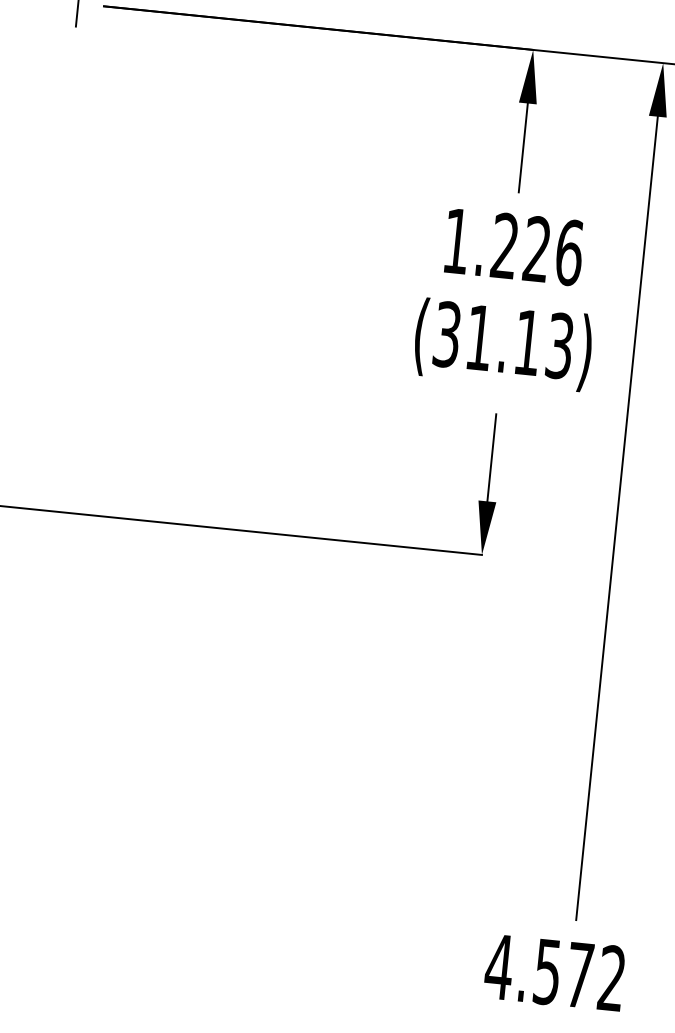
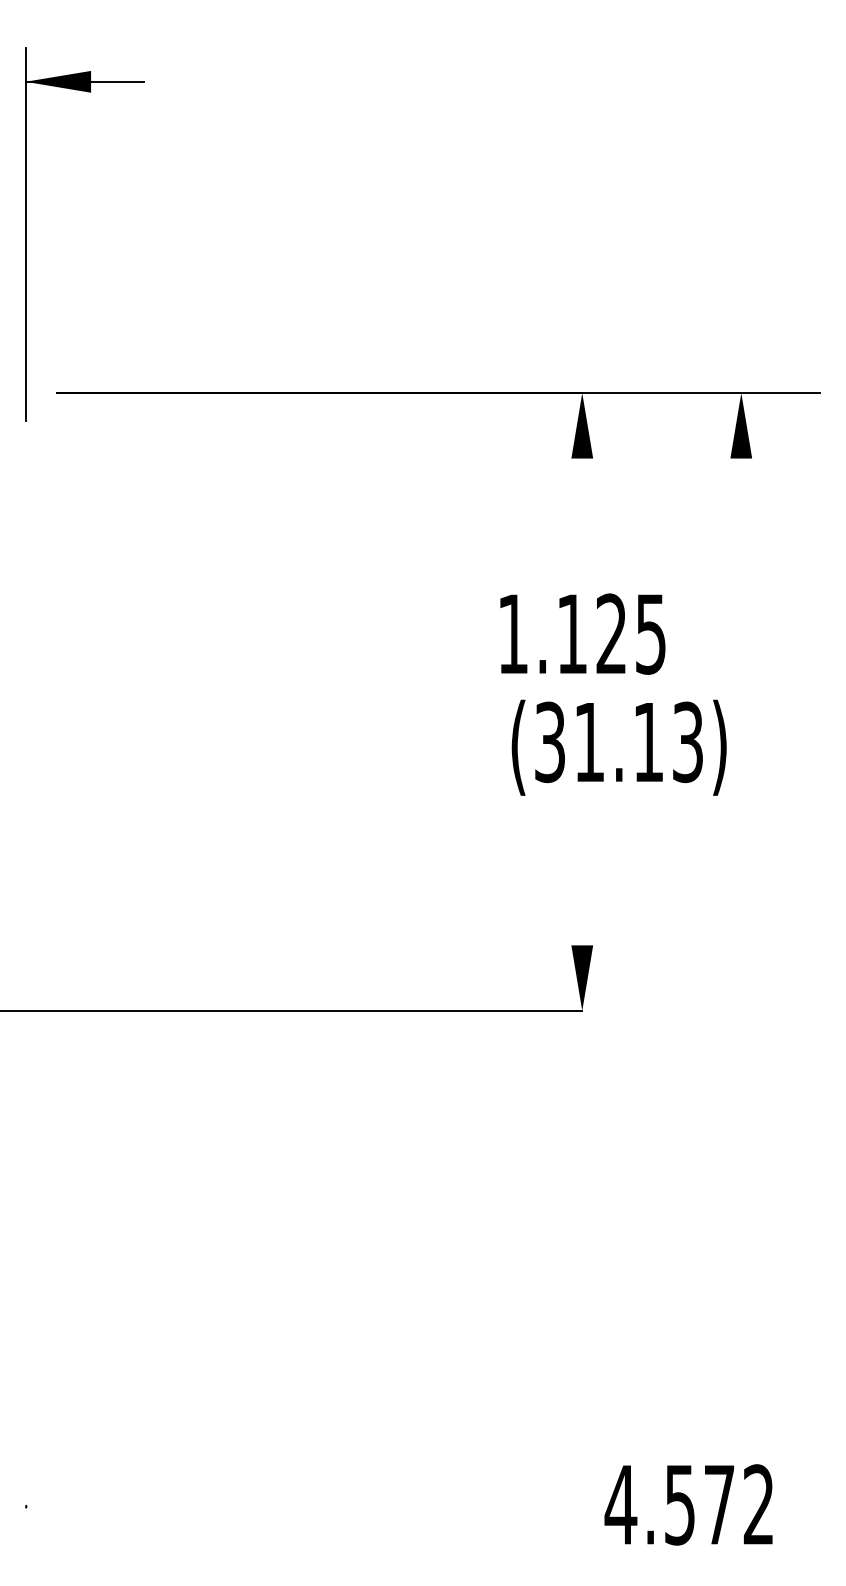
line: (523, 147) -> (582, 512), removed
text: (537, 248) -> (611, 633), 1.226 -> 1.125
text: (502, 344) -> (618, 747), moved
line: (492, 457) -> (582, 891), removed
line: (617, 517) -> (741, 949), removed
text: (554, 972) -> (688, 1504), moved

